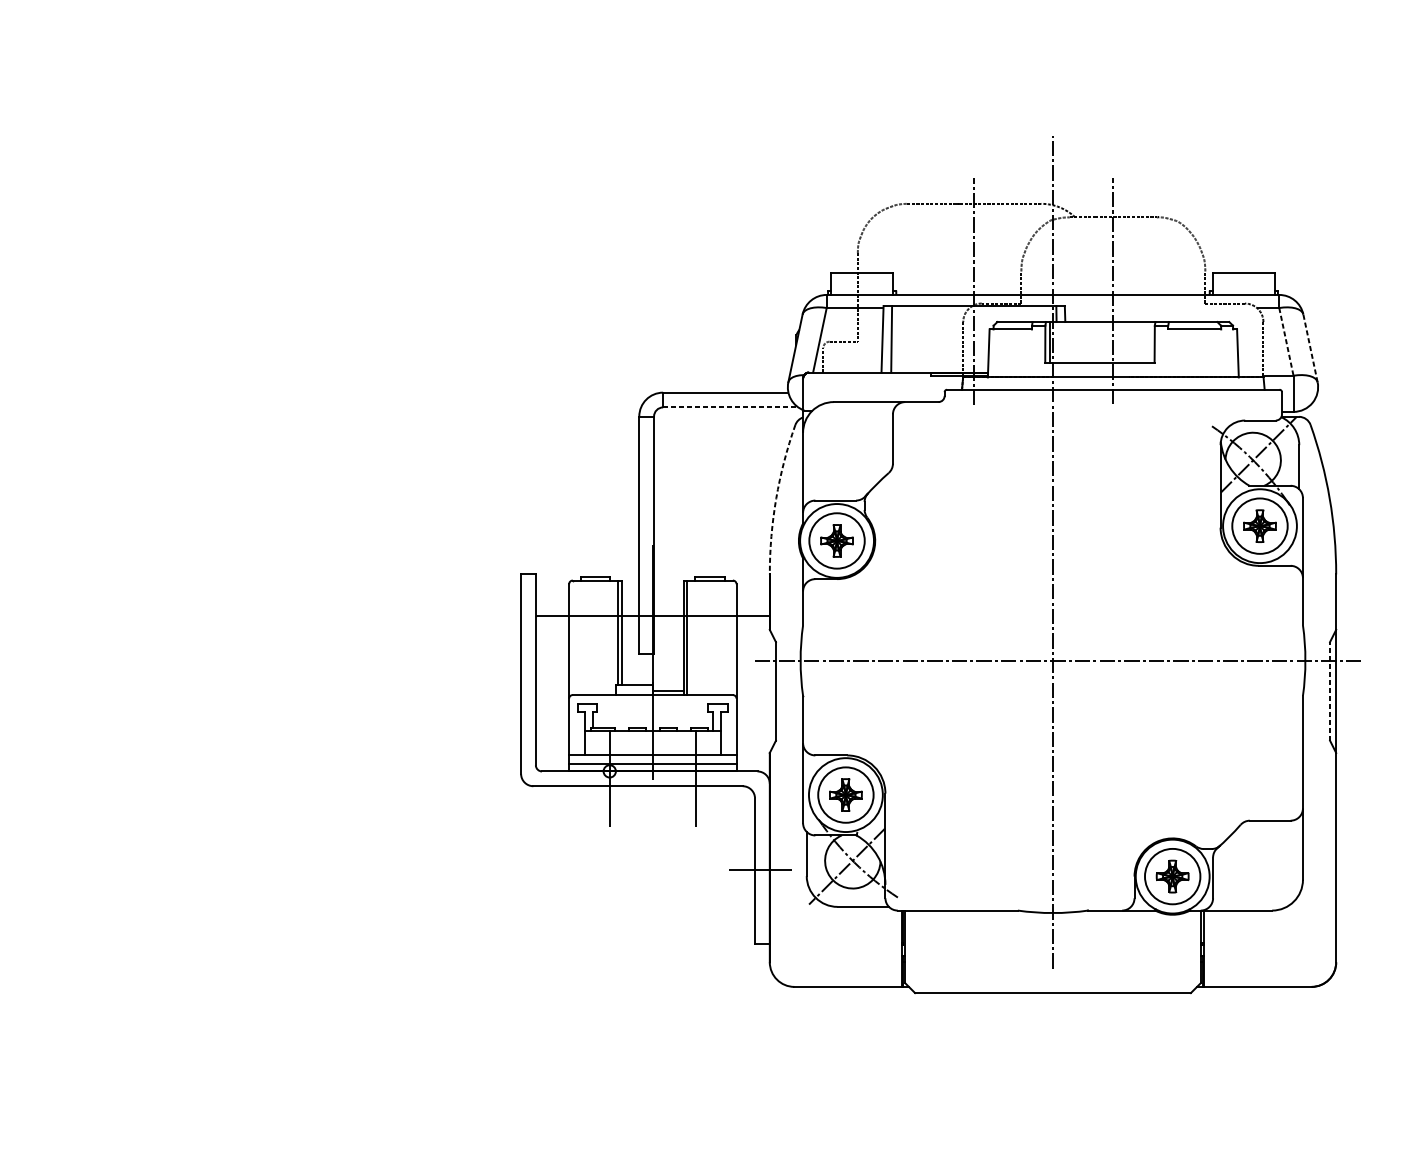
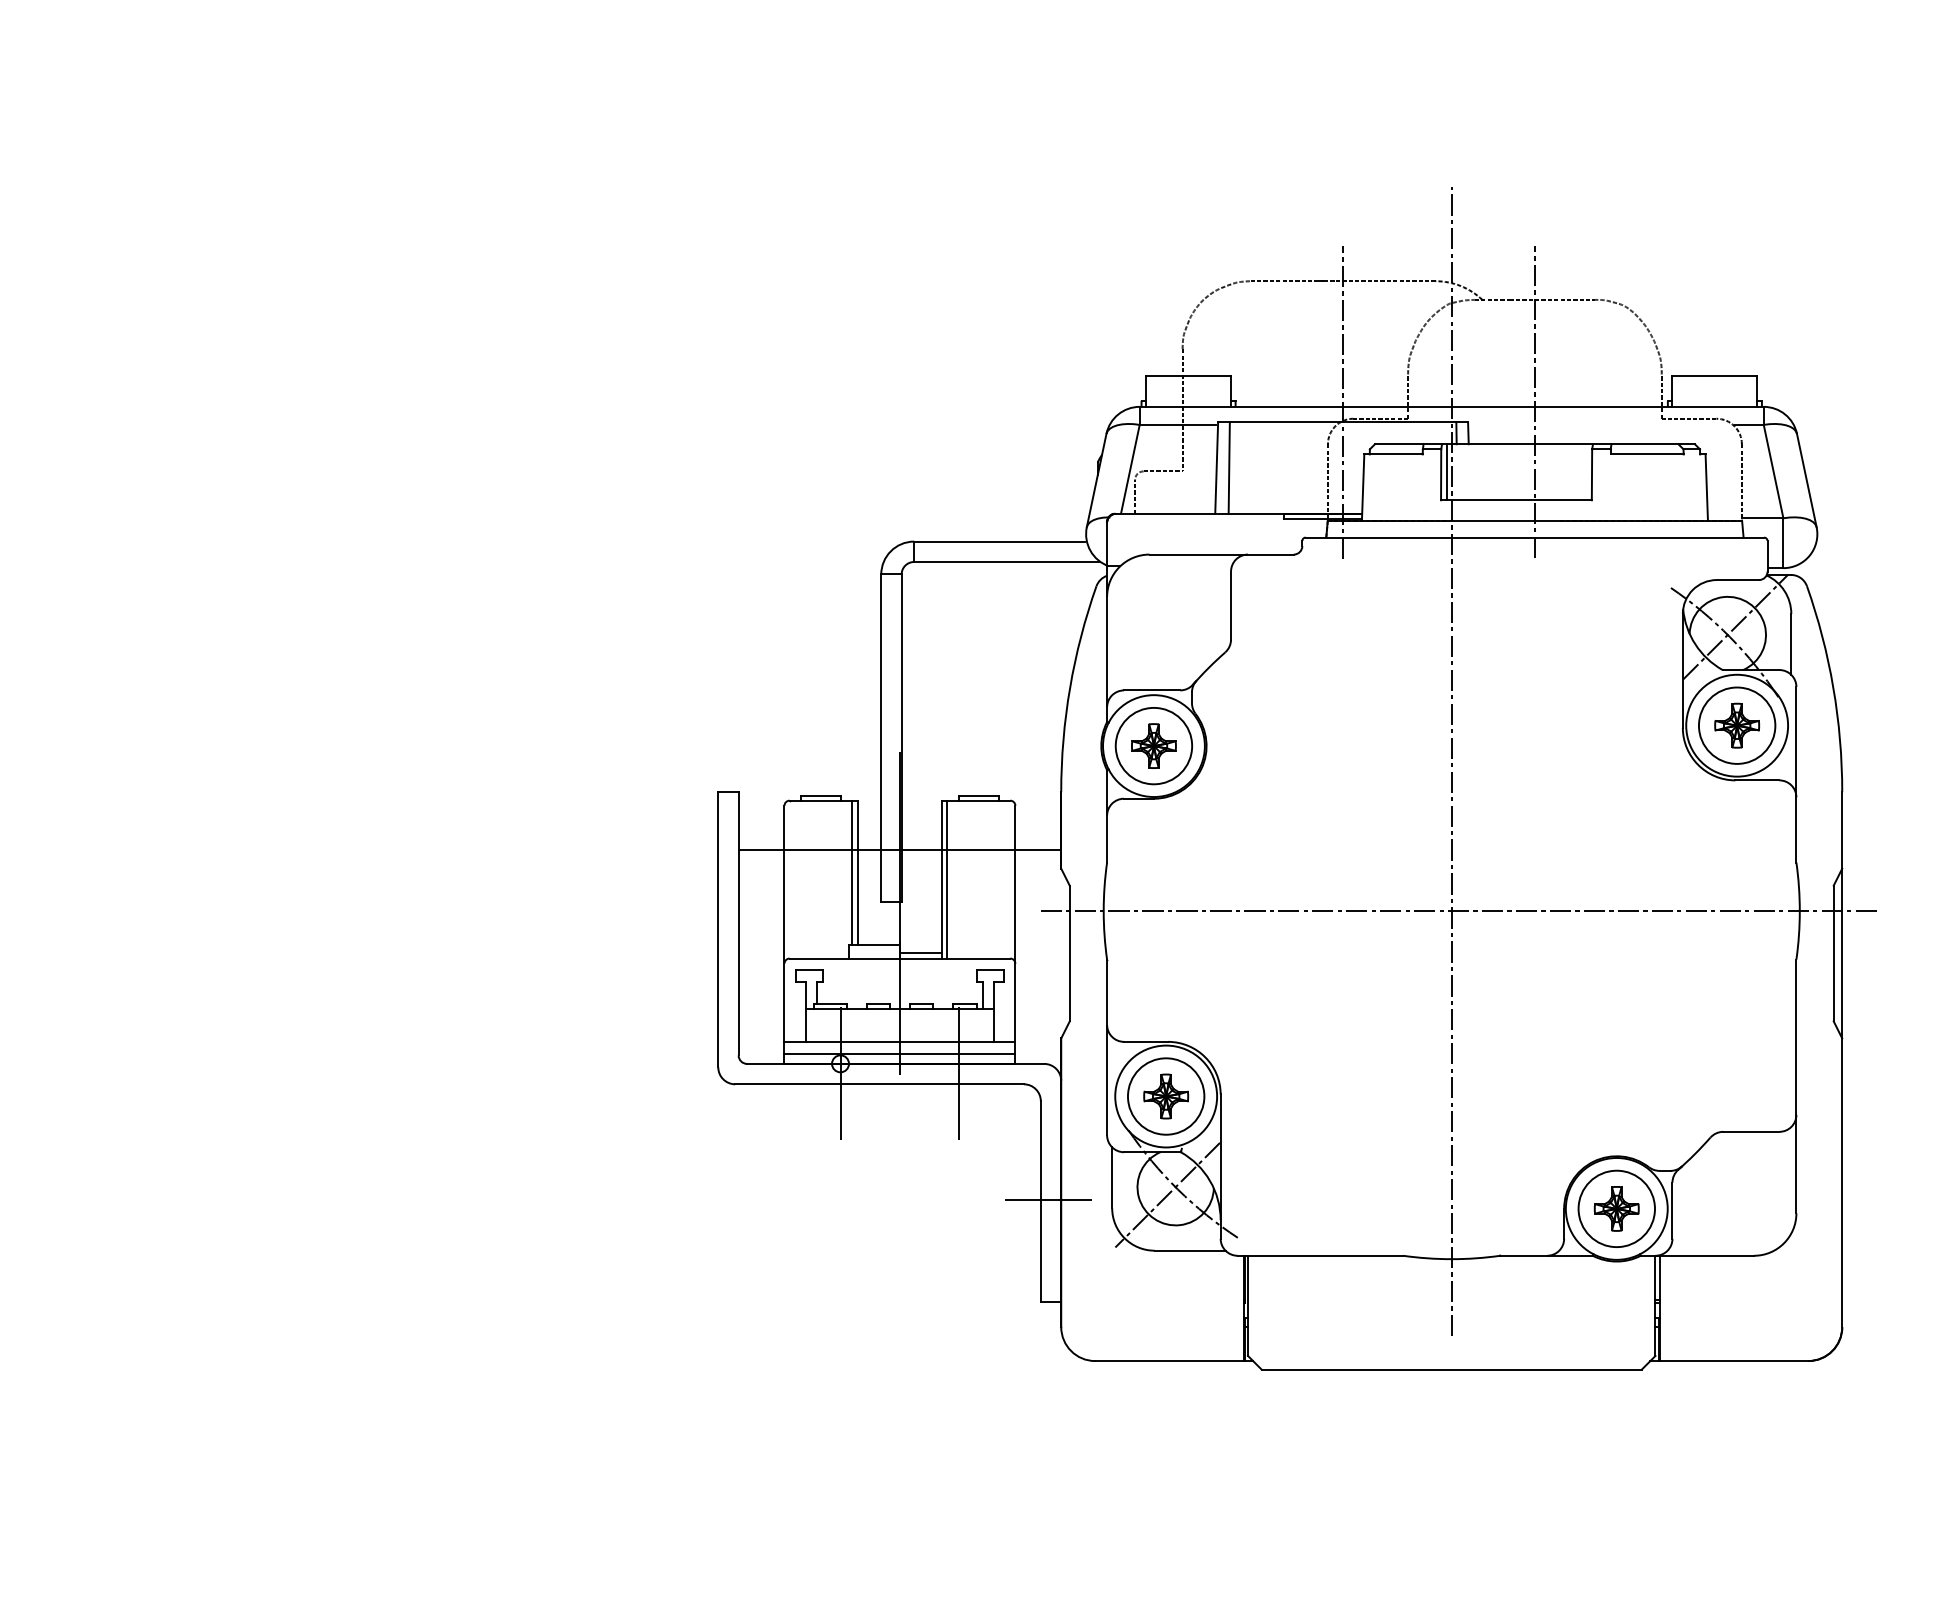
line: (1286, 341) -> (1773, 471), dashed -> solid
line: (1310, 348) -> (1806, 480), dashed -> solid
line: (730, 407) -> (1006, 561), dashed -> solid
arc: (776, 498) -> (1070, 687), dashed -> solid
line: (1329, 691) -> (1833, 953), dashed -> solid

